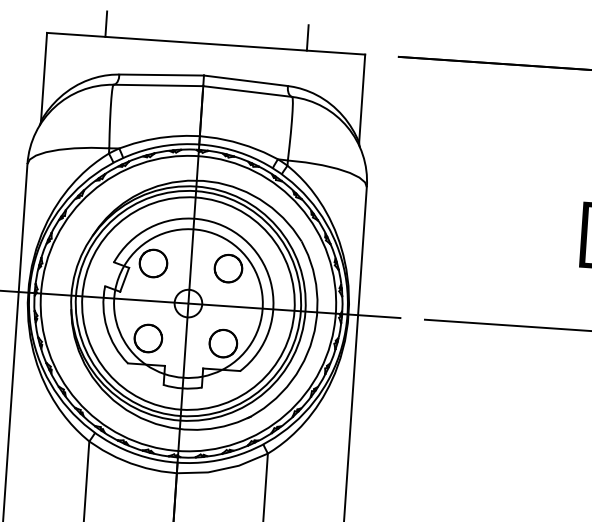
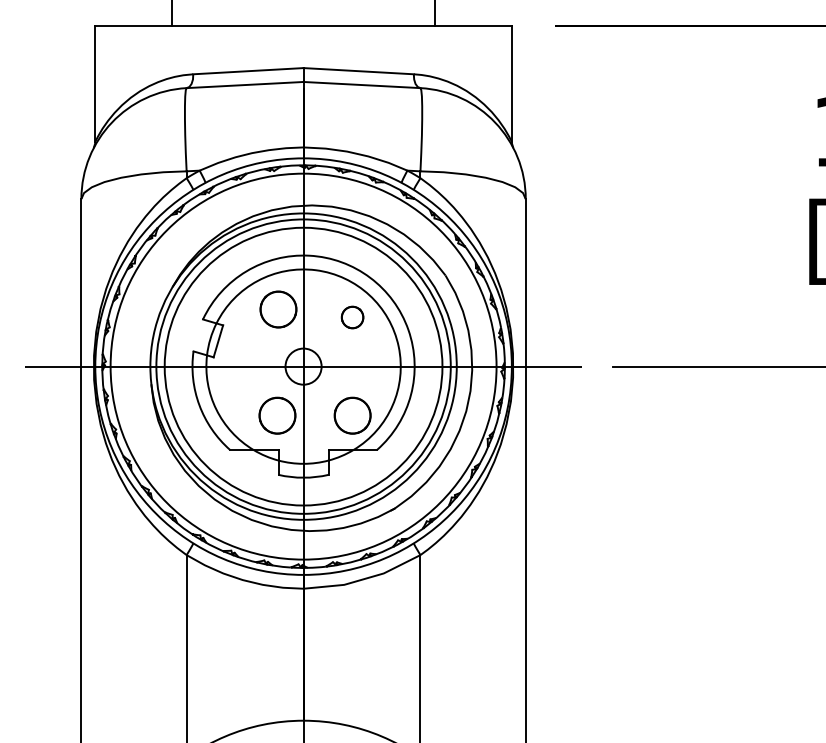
circle: (153, 263) -> (278, 309), moved
circle: (228, 268) -> (352, 317), size x0.6
circle: (148, 338) -> (277, 415), moved

